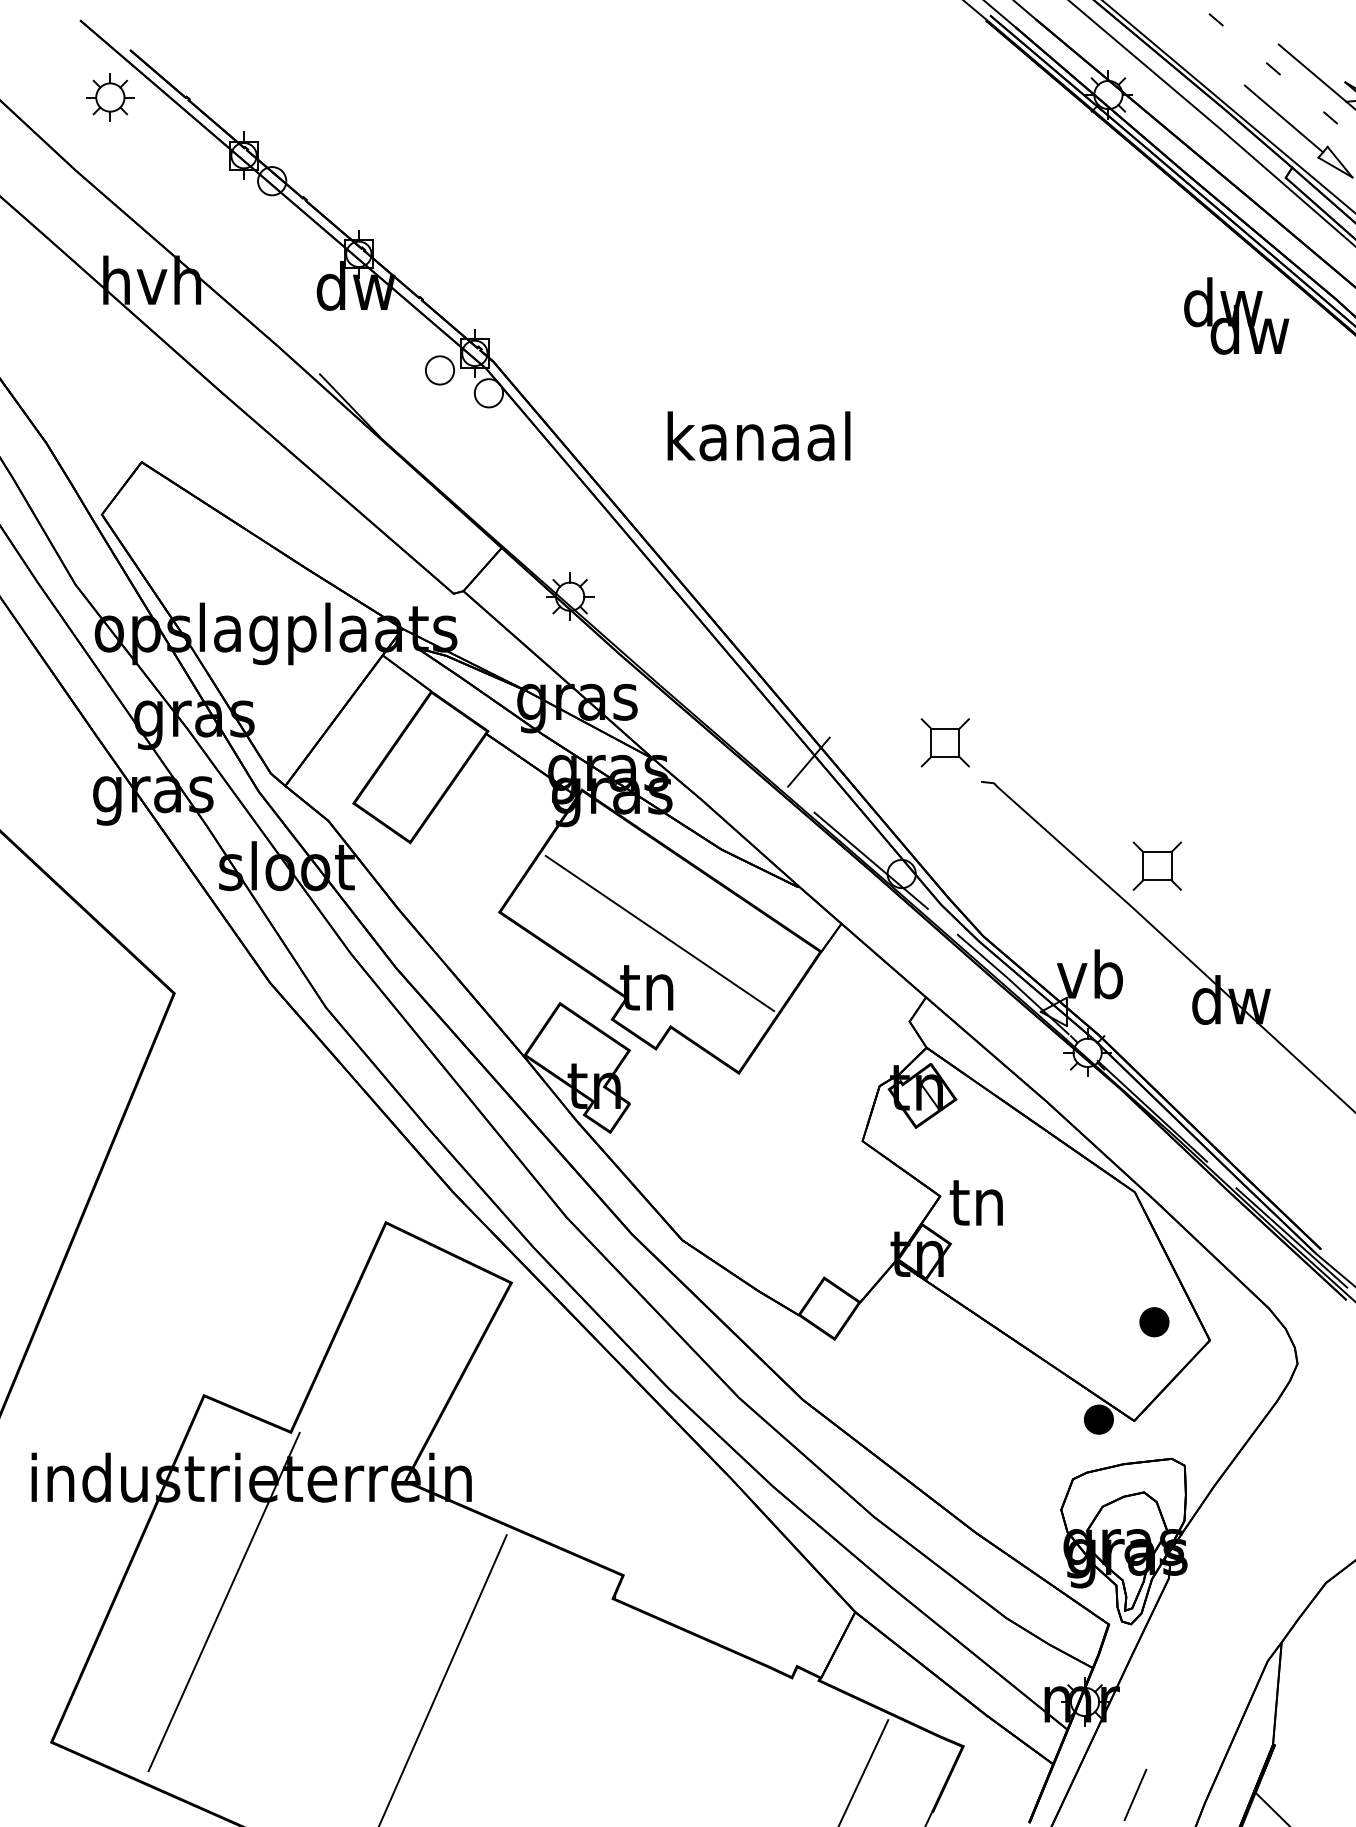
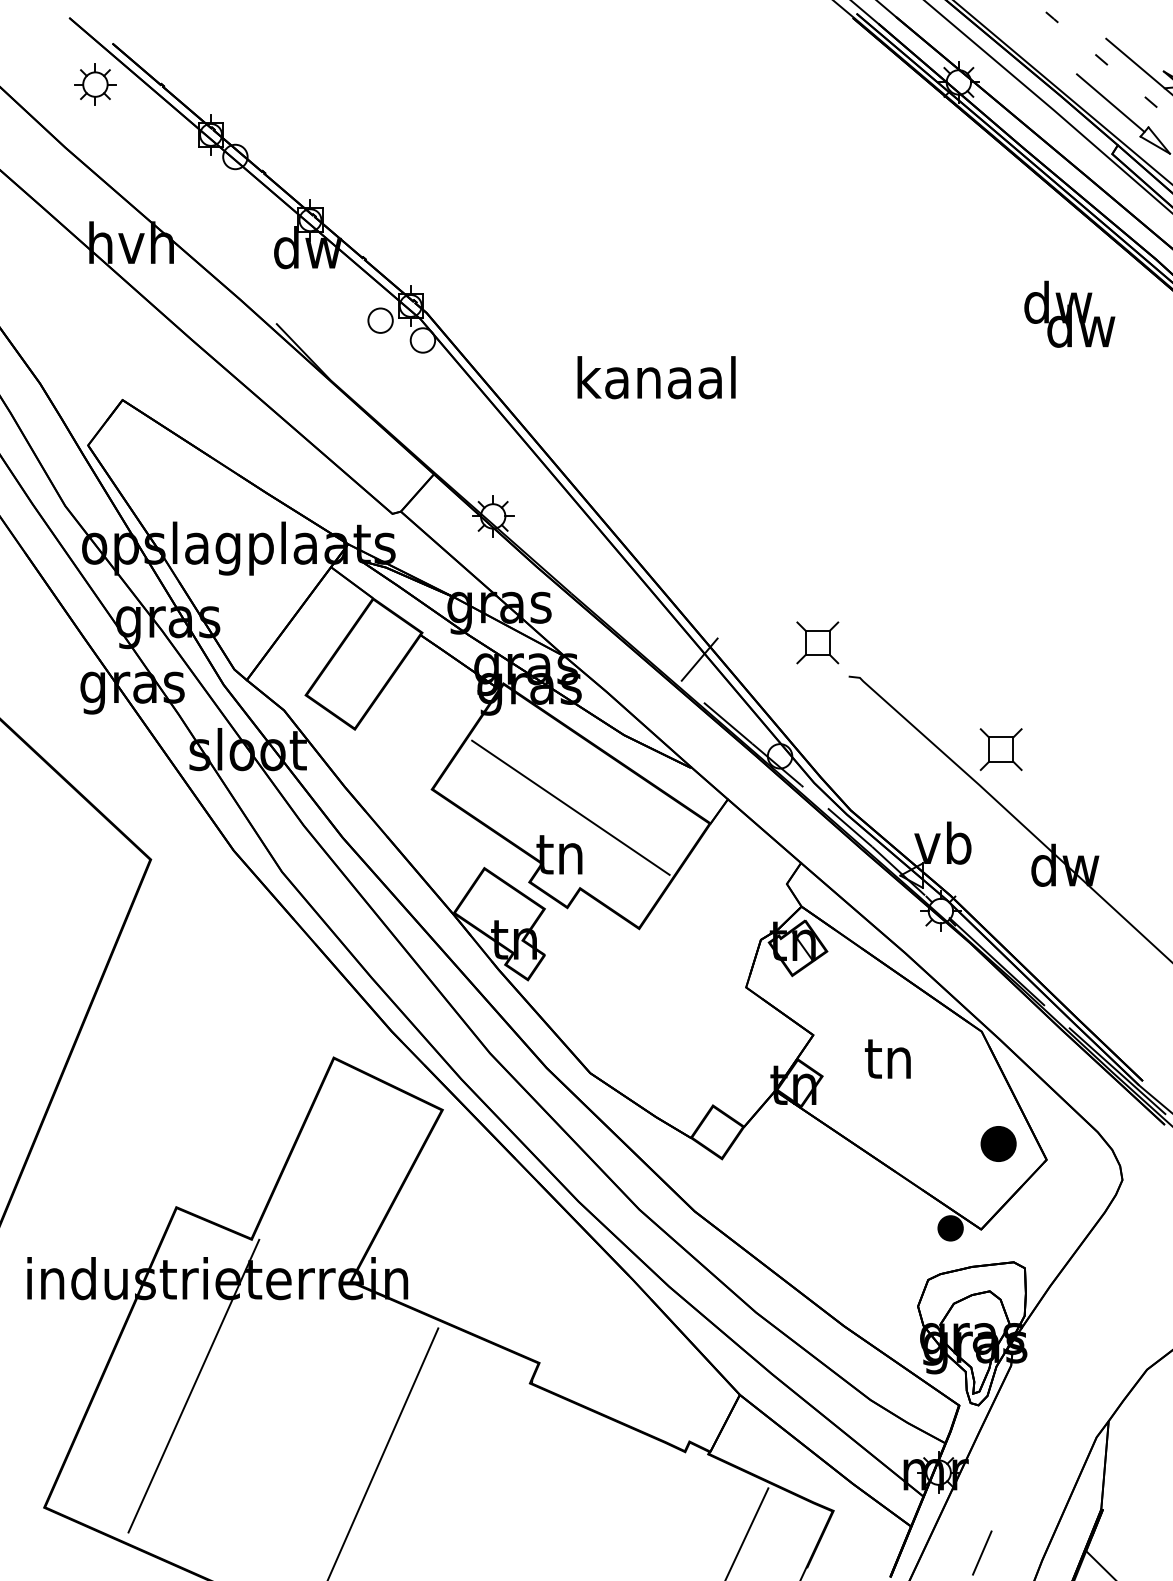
text: (1236, 315) -> (1069, 313), moved
text: (975, 1202) -> (887, 1058), moved
part: (1154, 1322) -> (998, 1144), size x1.4

